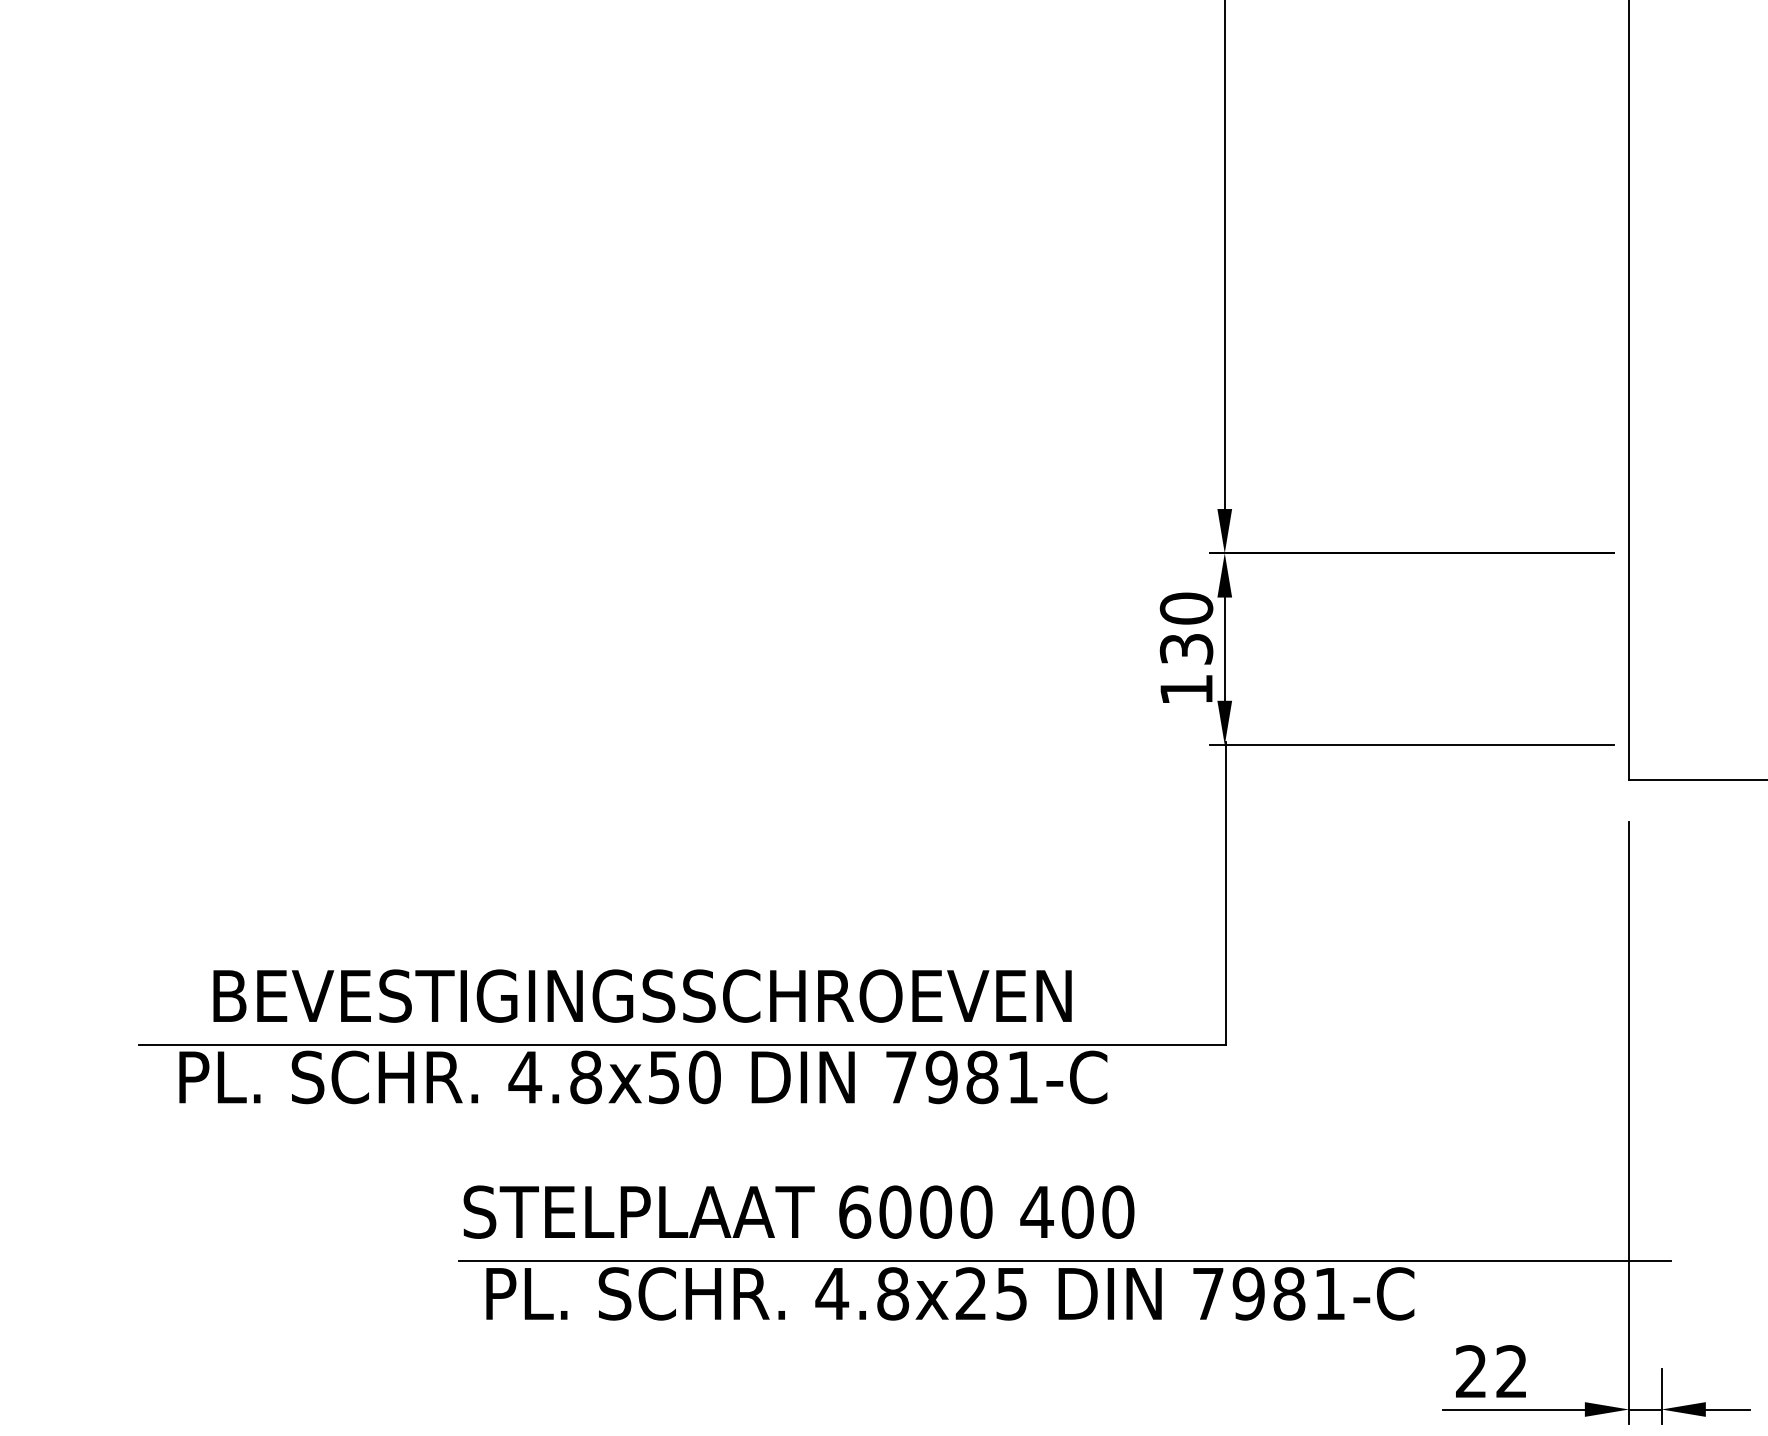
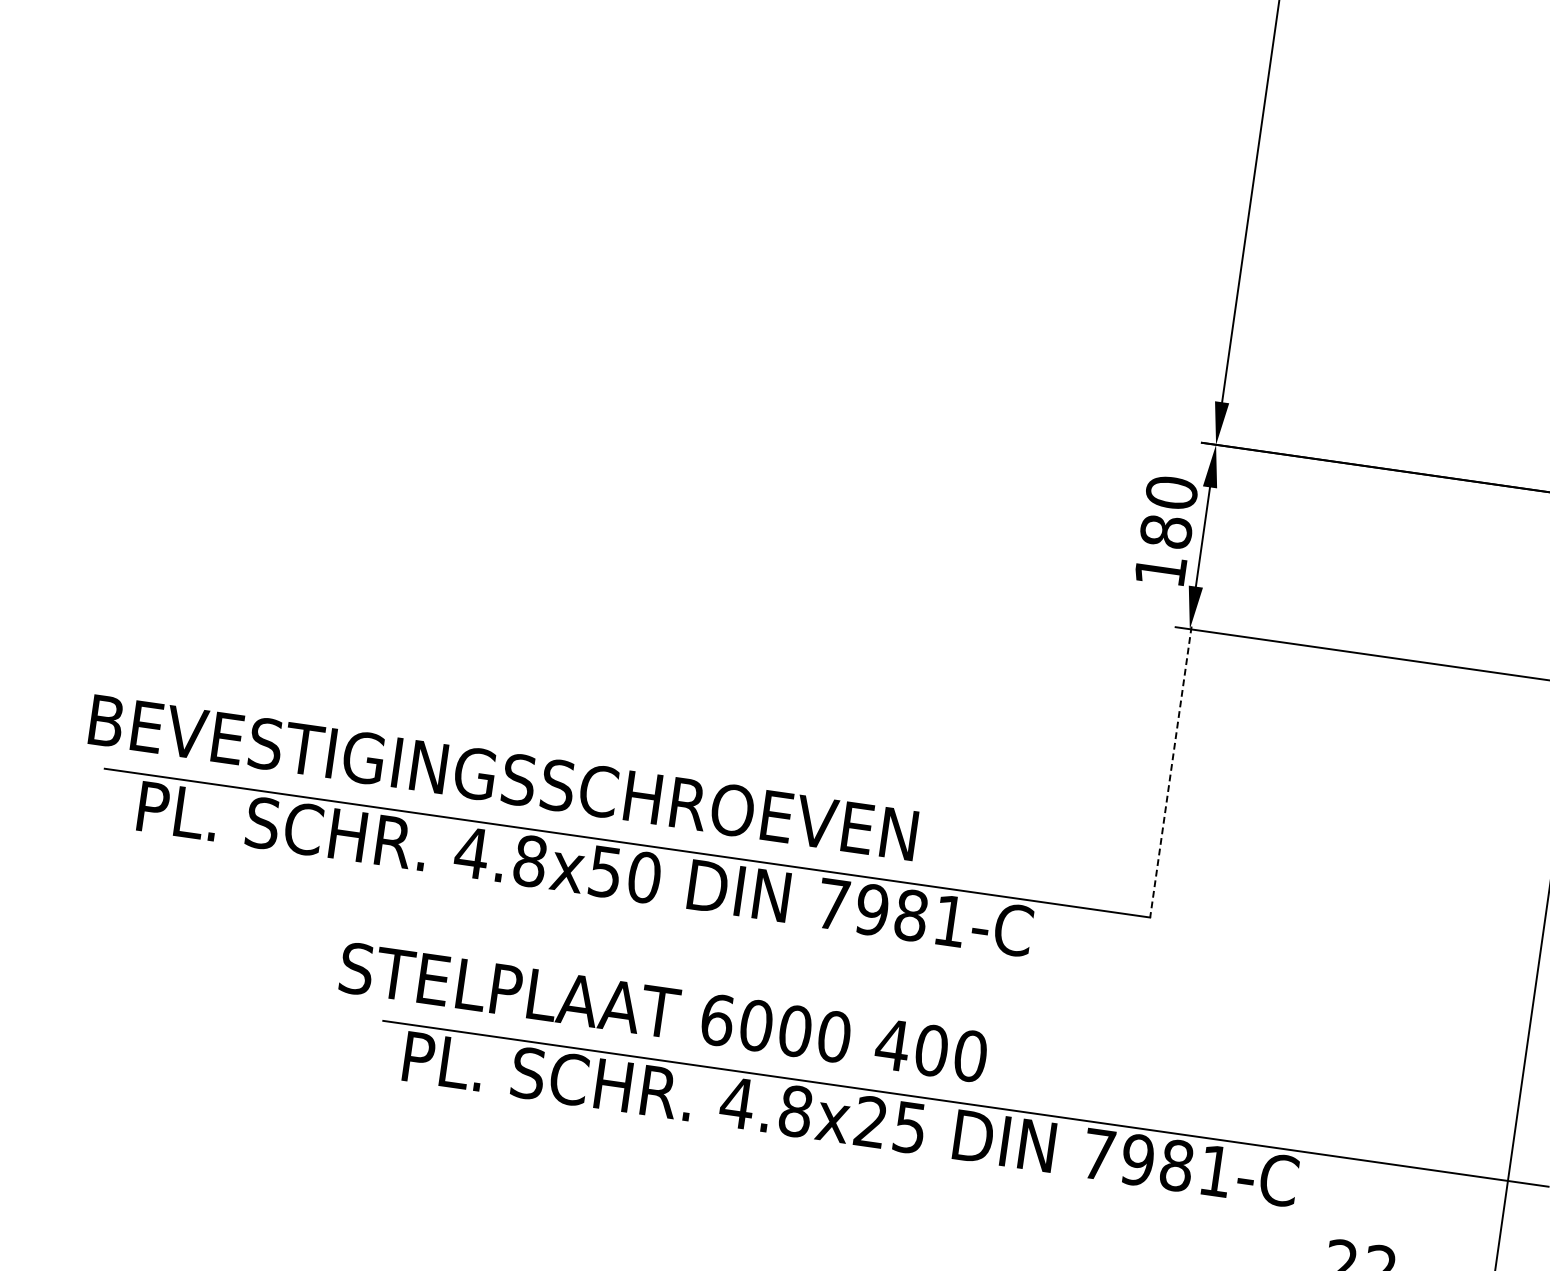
text: (1186, 649) -> (1166, 532), 130 -> 180
line: (1226, 893) -> (1171, 772), solid -> dashed
text: (642, 995) -> (503, 777), moved
text: (798, 1211) -> (663, 1011), moved

